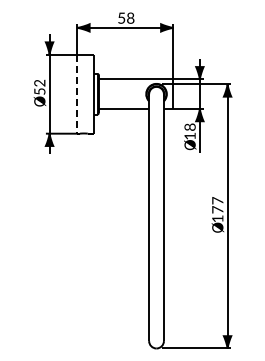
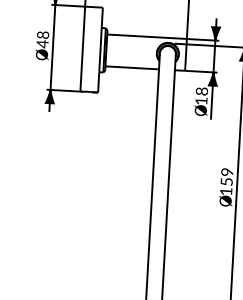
text: (39, 87) -> (42, 39), Ø52 -> Ø48
line: (77, 94) -> (82, 49), dashed -> solid
text: (217, 205) -> (226, 177), 177 -> 159

